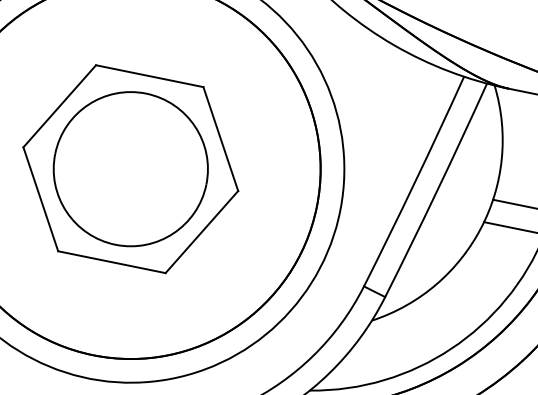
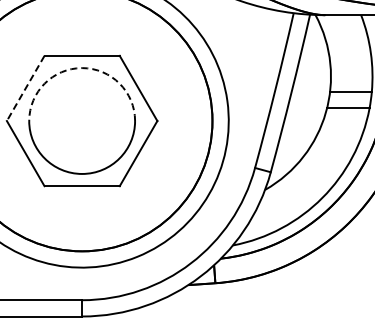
arc: (146, 94) -> (82, 68), solid -> dashed
line: (59, 106) -> (25, 88), solid -> dashed

